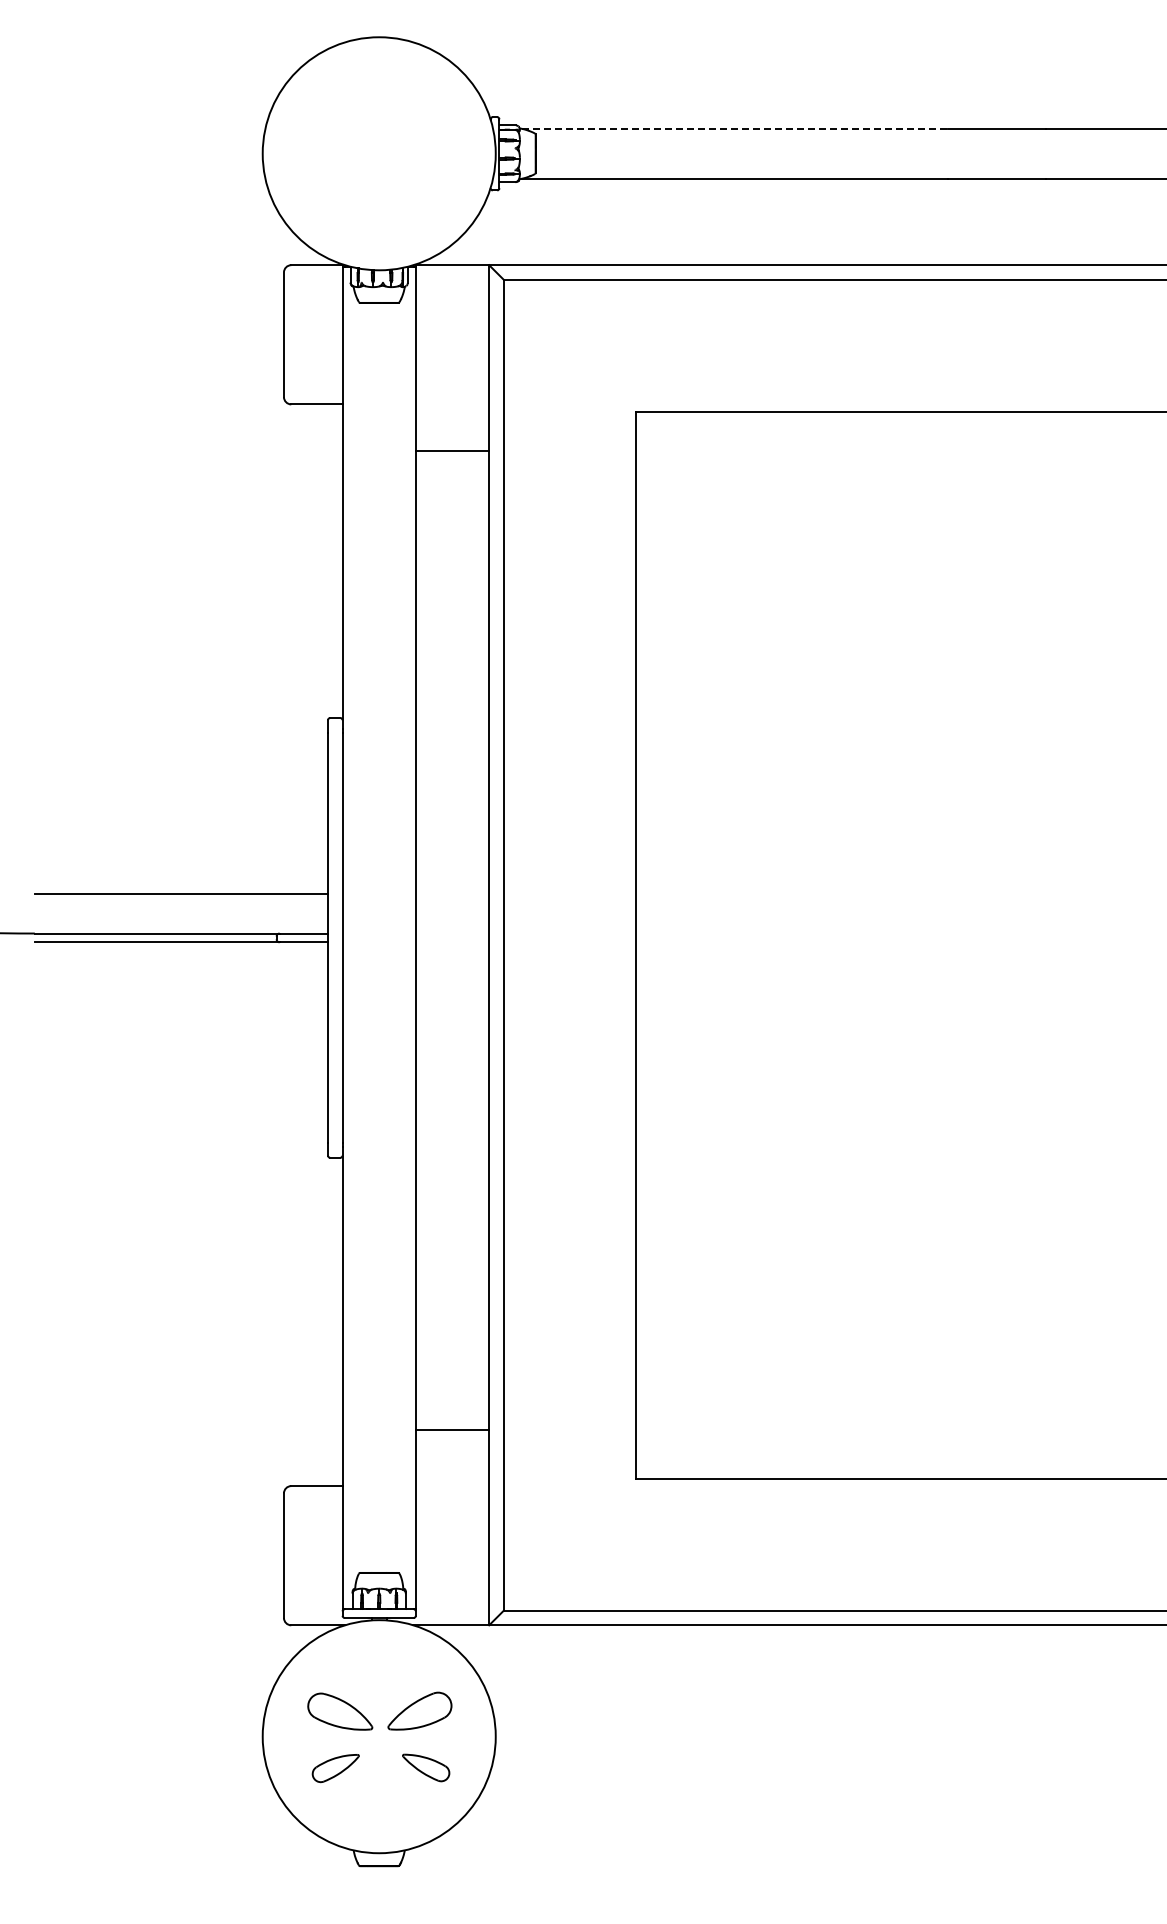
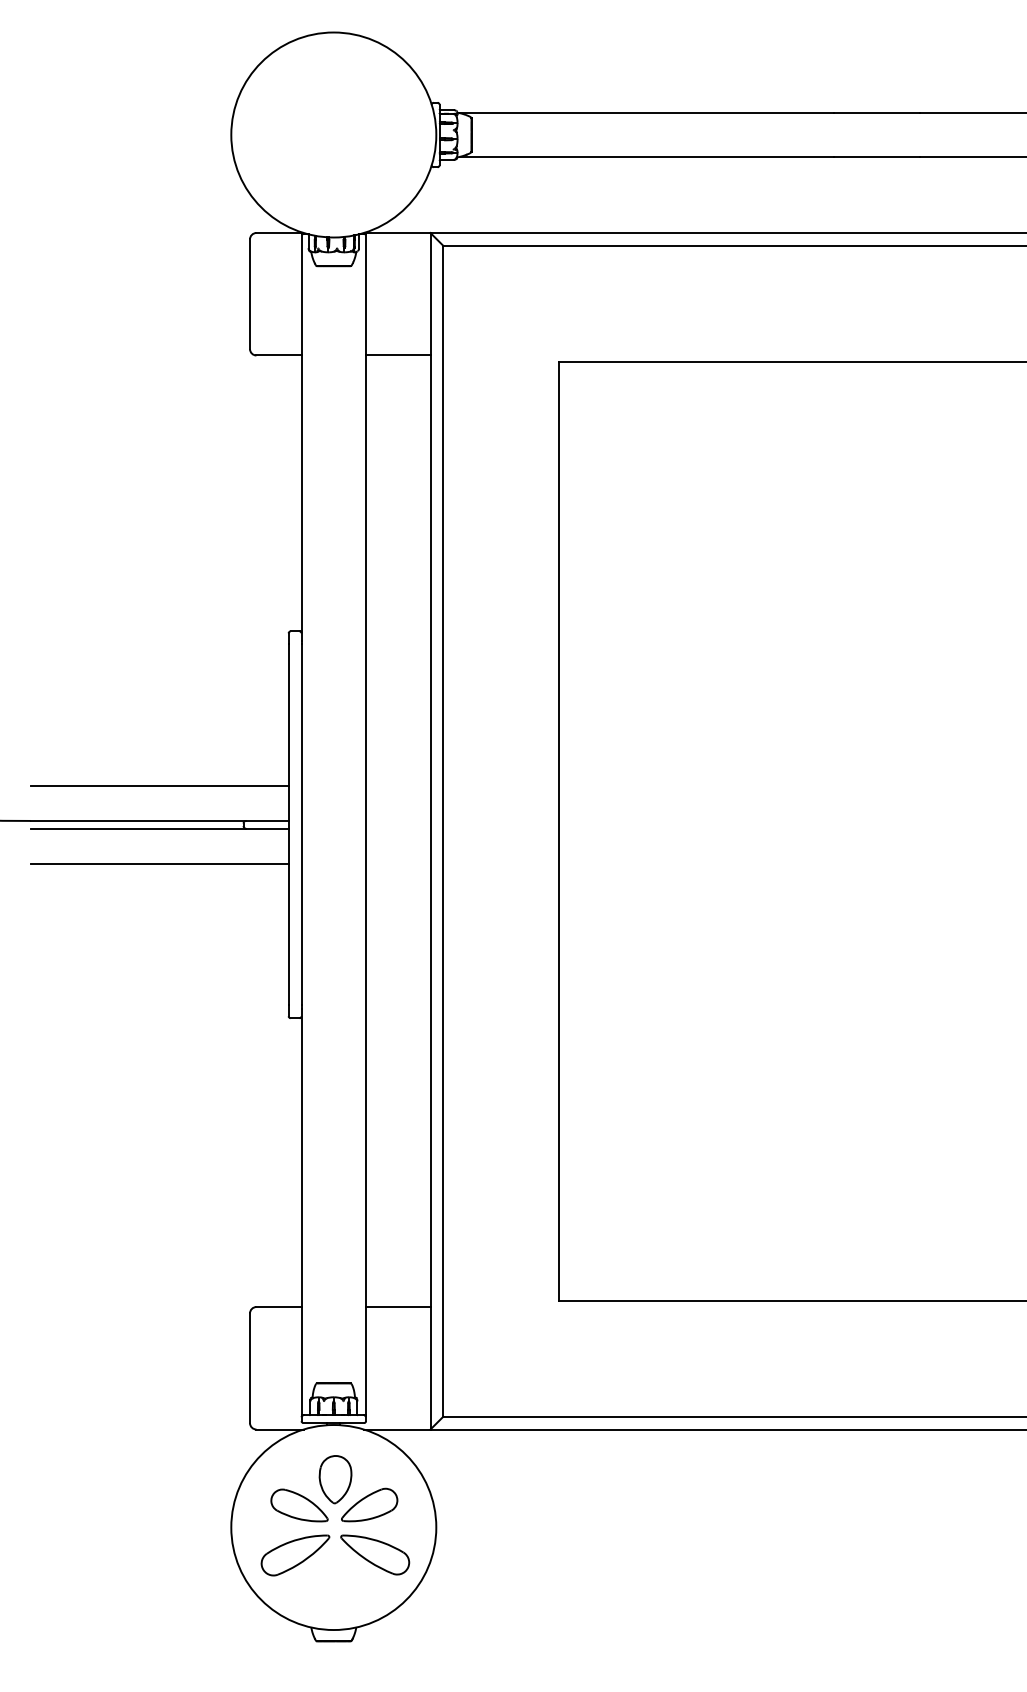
line: (735, 128) -> (647, 112), dashed -> solid
line: (452, 451) -> (398, 355), moved
line: (180, 982) -> (158, 864), added
line: (452, 1430) -> (398, 1307), moved
part: (381, 1682) -> (335, 1479), added
part: (425, 1767) -> (374, 1554), size x1.67
part: (335, 1768) -> (295, 1555), size x1.67

